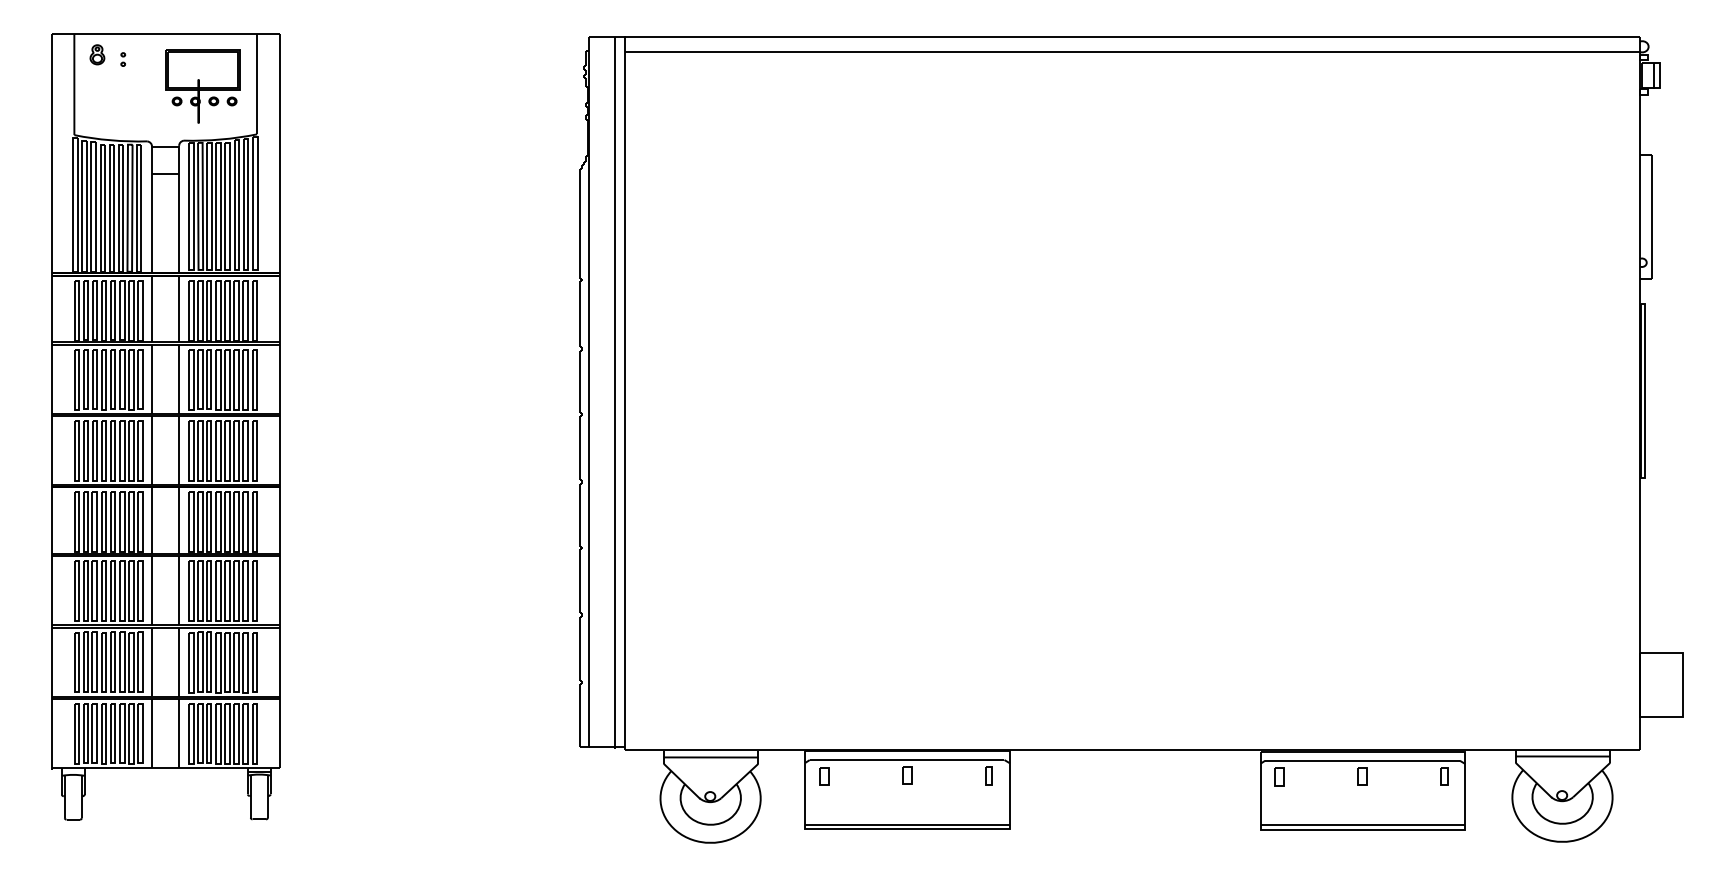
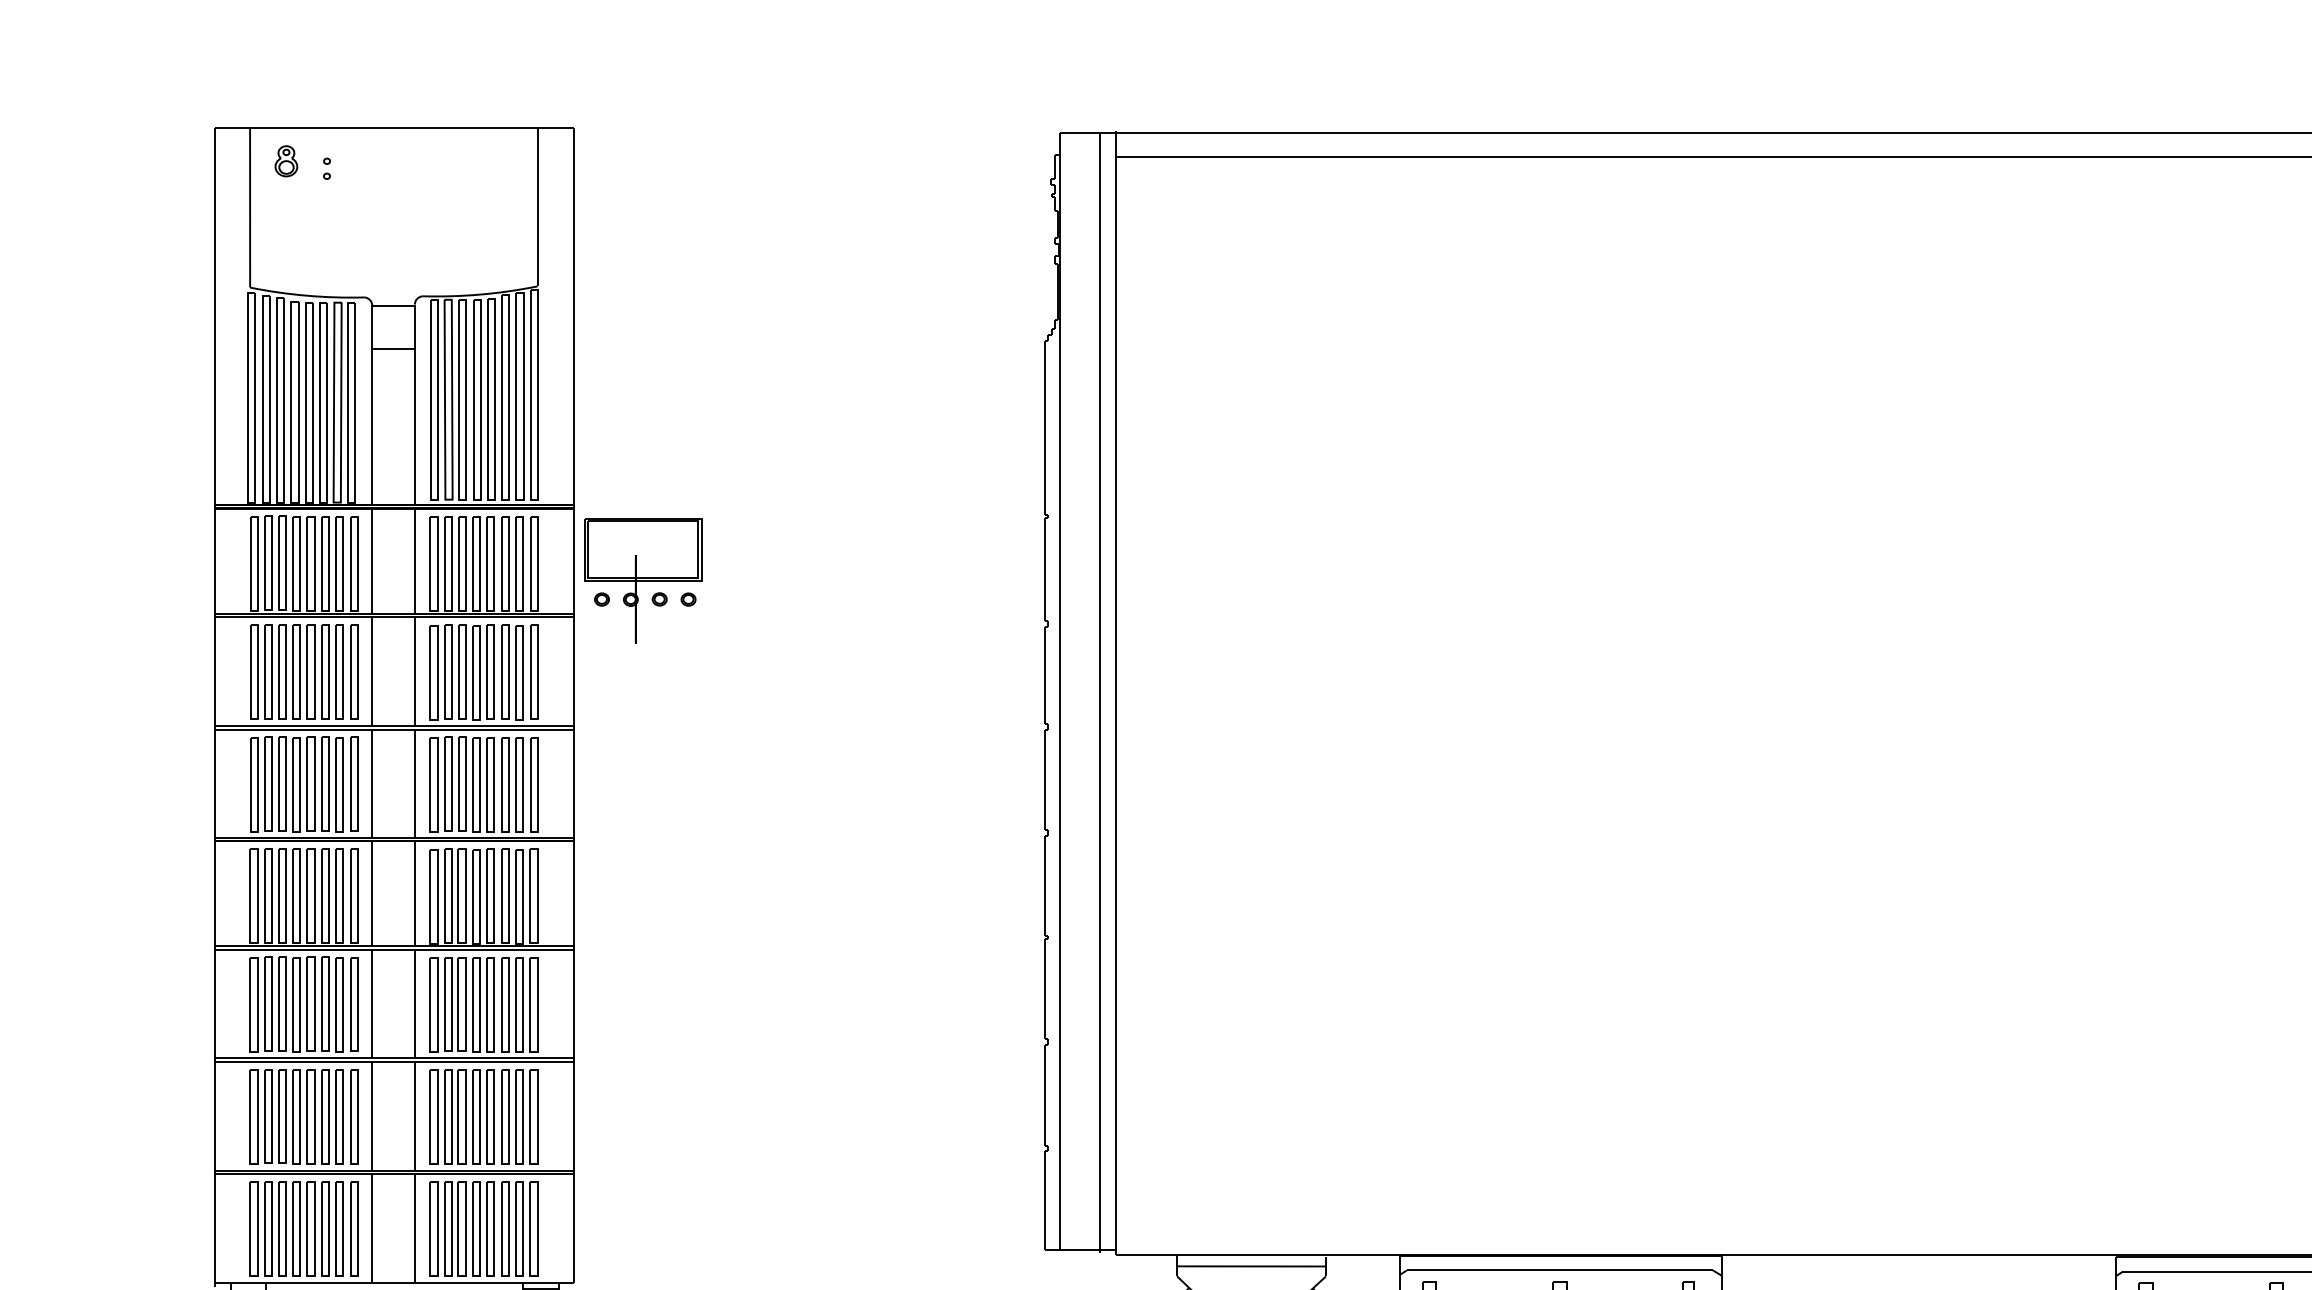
part: (202, 86) -> (641, 576), moved

